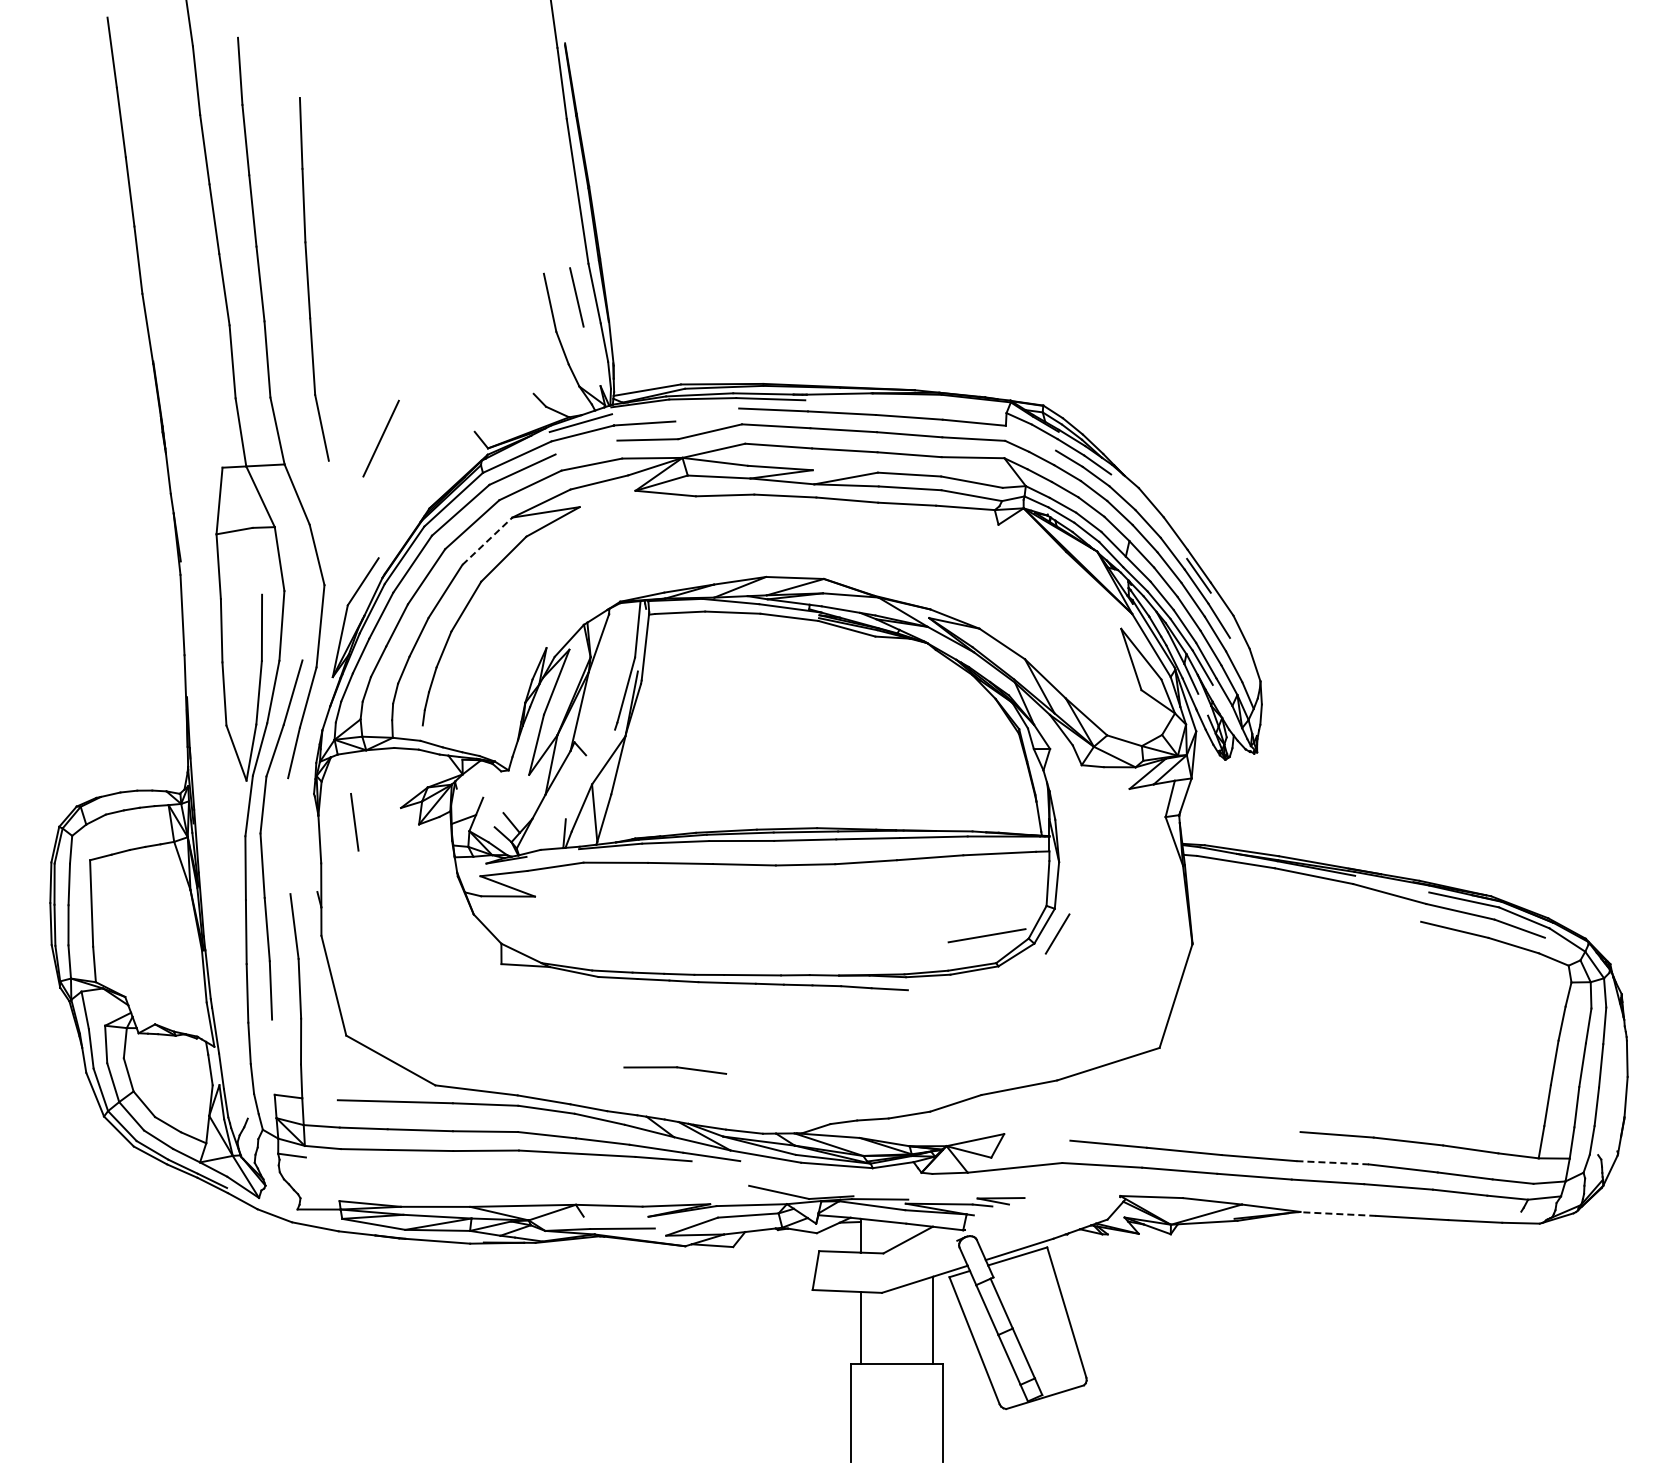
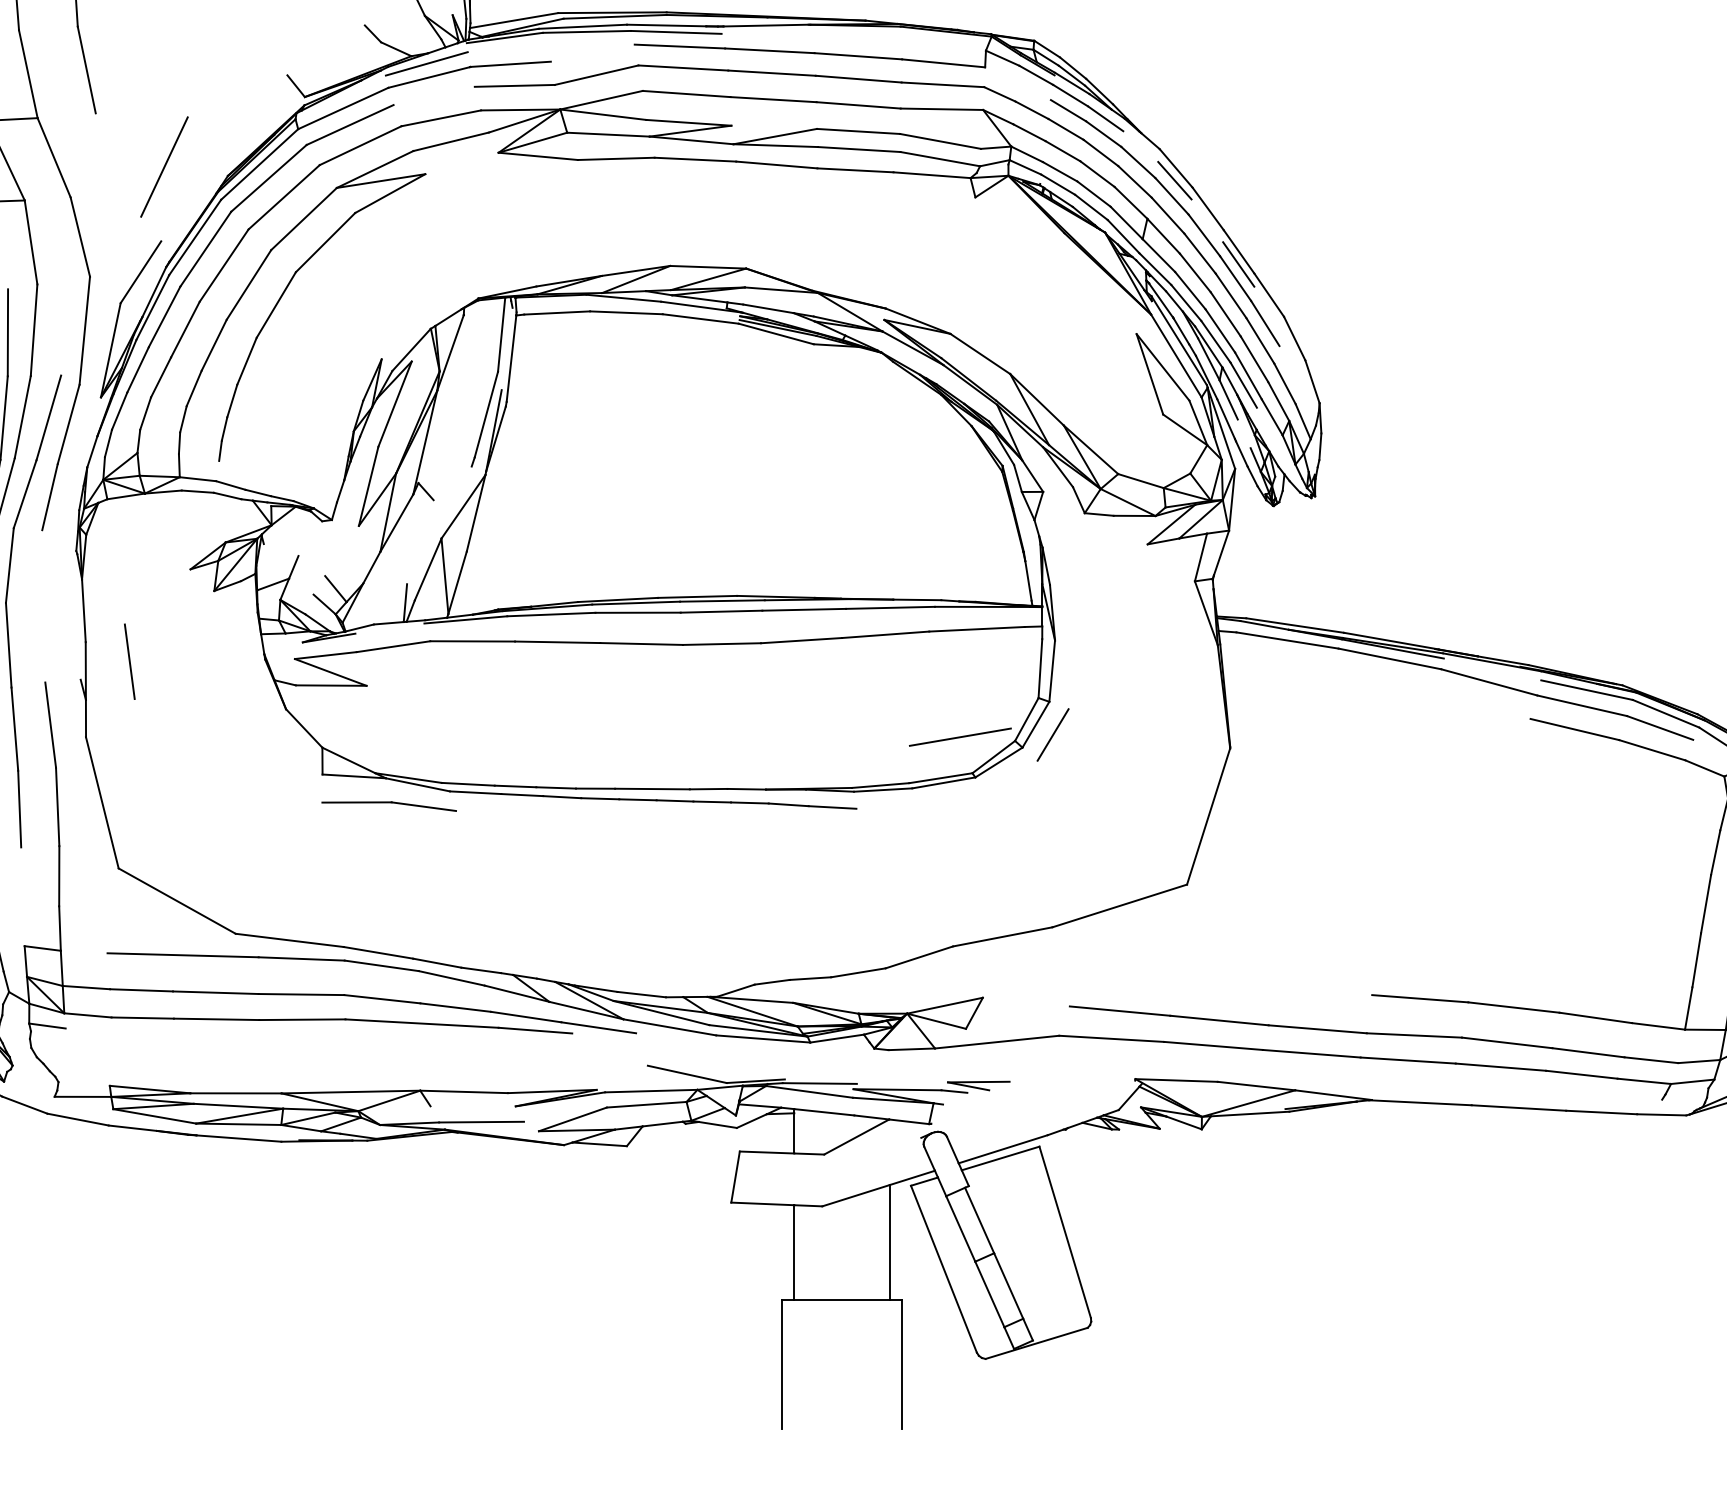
line: (380, 438) -> (163, 166), moved
line: (1150, 511) -> (1175, 179), added
line: (487, 540) -> (304, 218), dashed -> solid
line: (354, 822) -> (129, 662), moved
part: (675, 1070) -> (389, 806), moved
line: (1333, 1162) -> (1415, 1035), dashed -> solid
line: (1336, 1213) -> (1419, 1102), dashed -> solid

